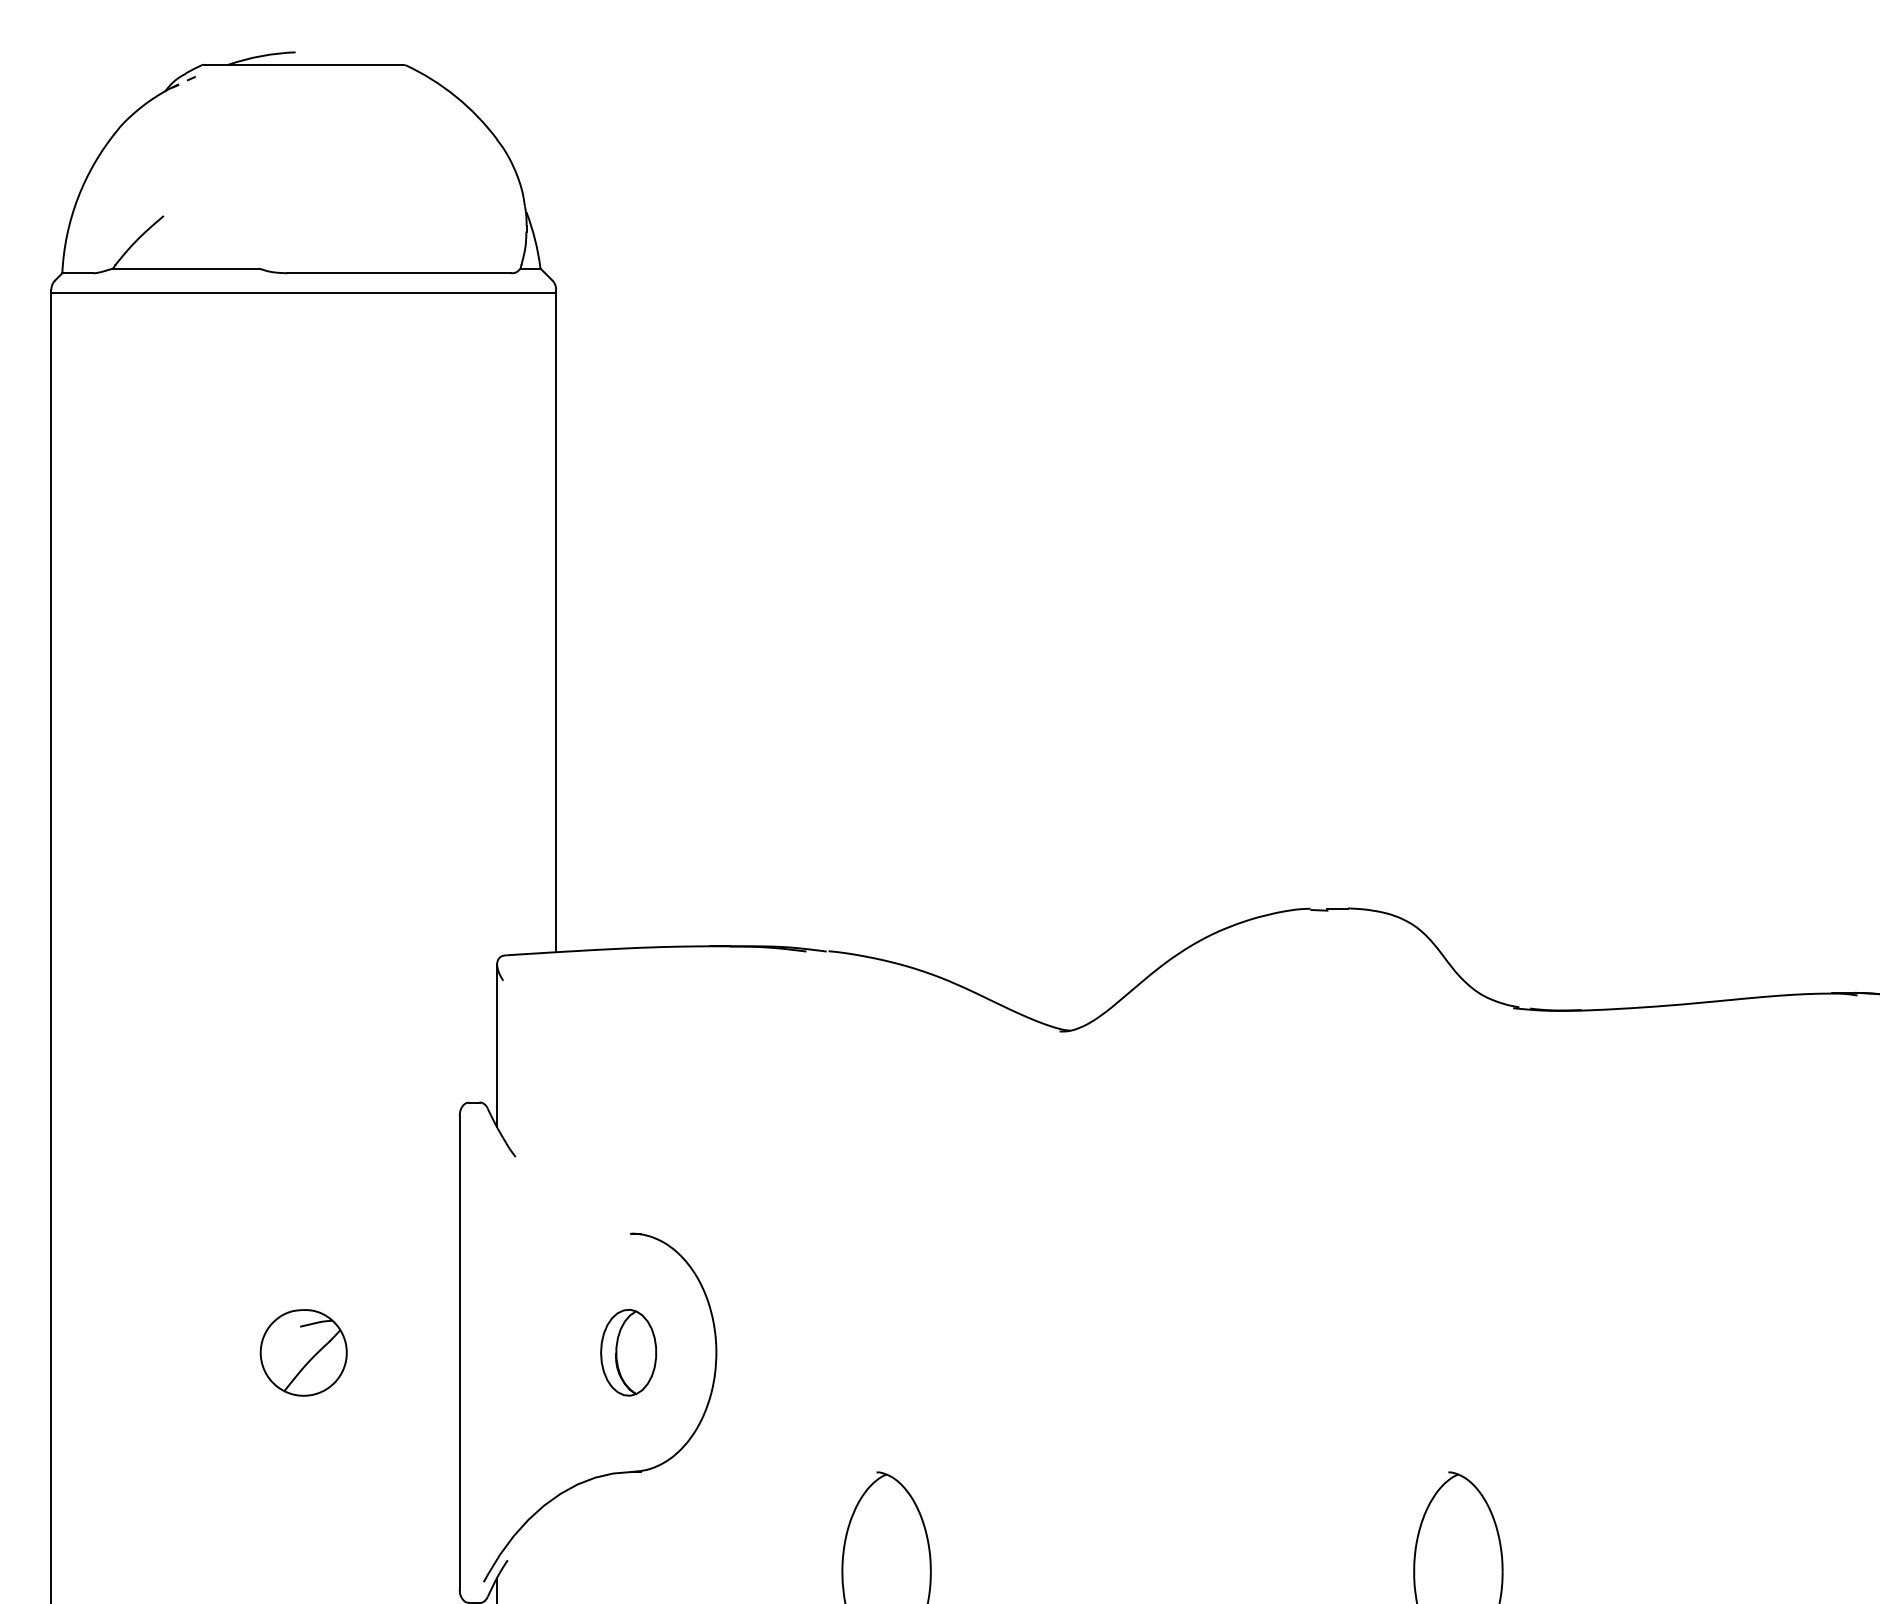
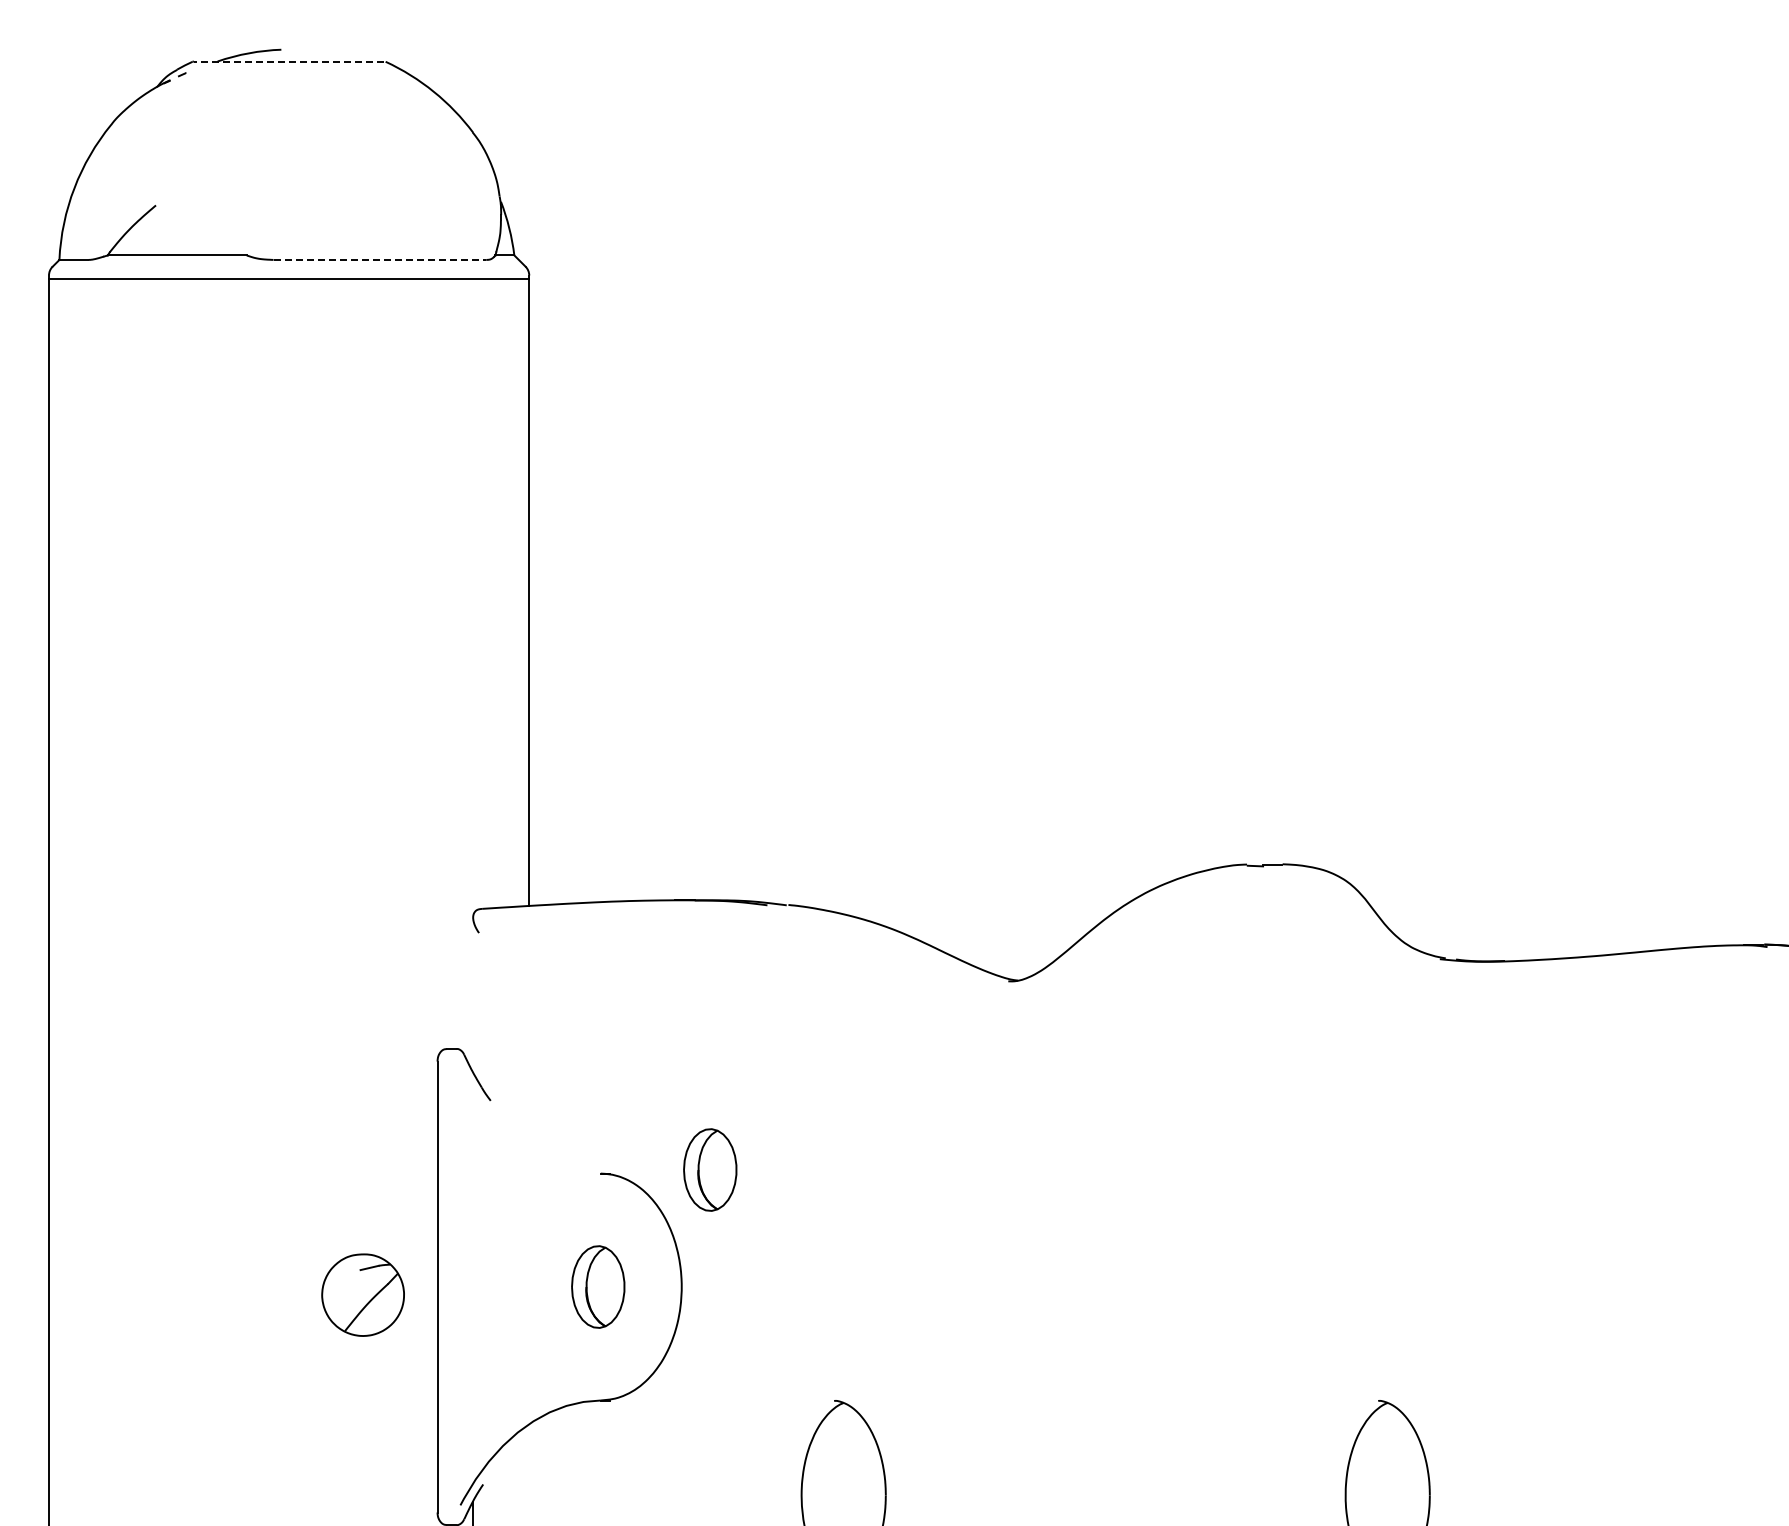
line: (303, 64) -> (288, 61), solid -> dashed
line: (399, 272) -> (380, 259), solid -> dashed
line: (497, 1045) -> (473, 994), removed
part: (746, 1229) -> (710, 1169), added
part: (303, 1352) -> (362, 1294), moved

